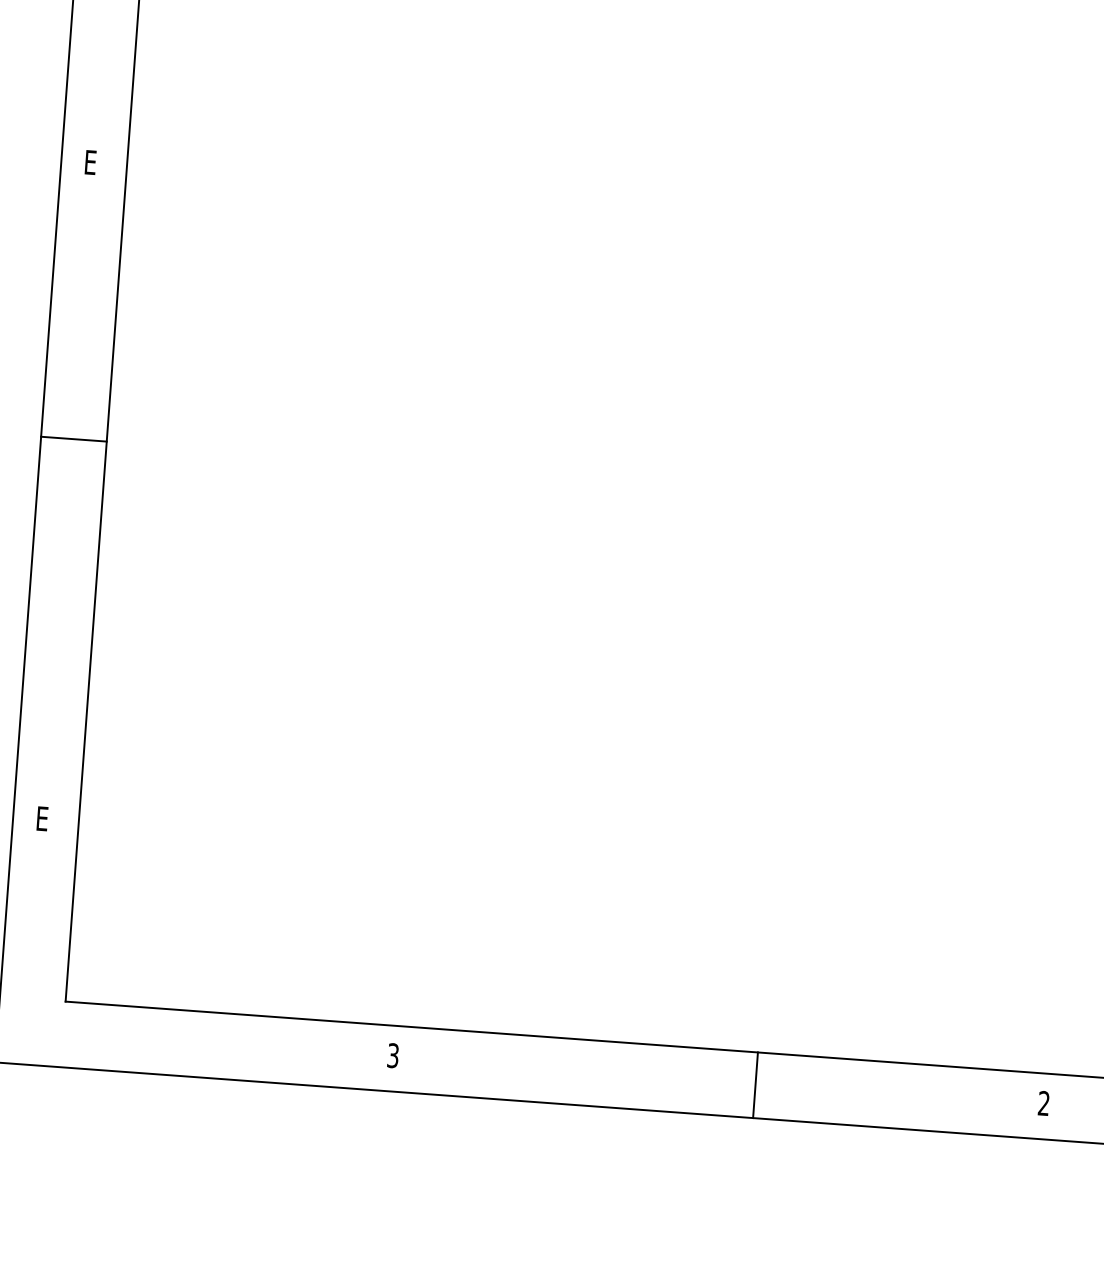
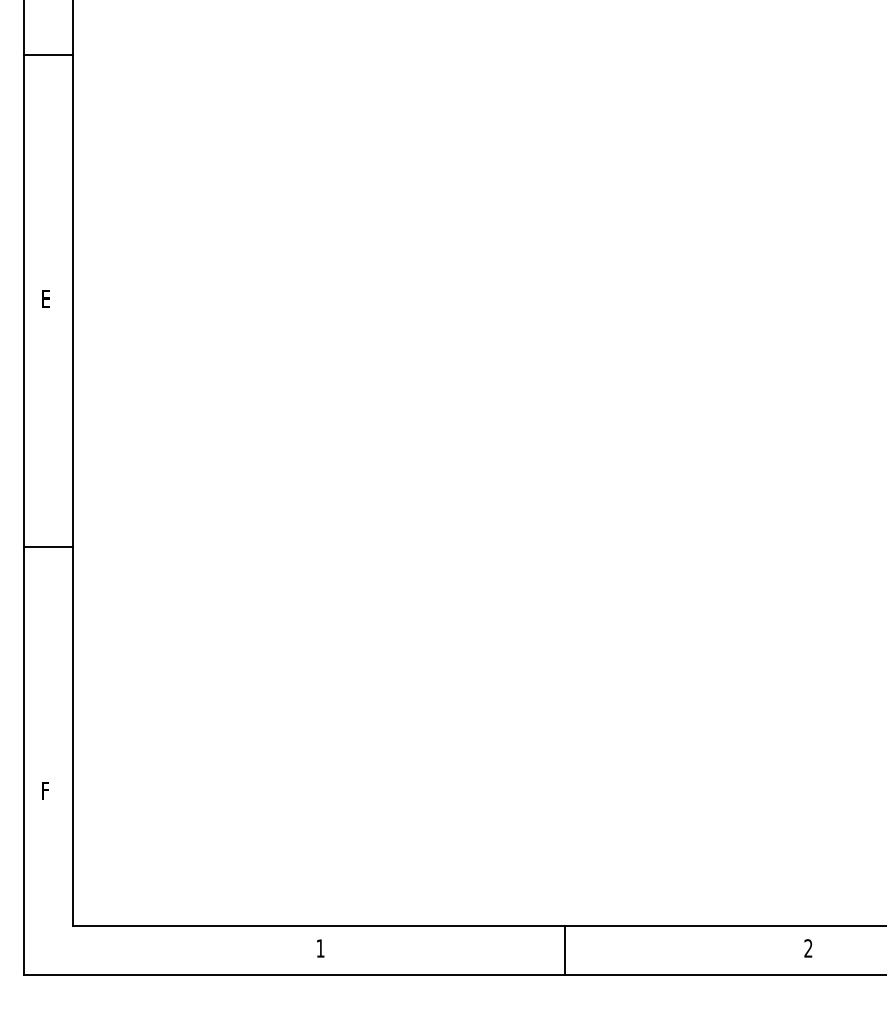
line: (73, 439) -> (48, 547), moved
text: (43, 818) -> (46, 790), E -> F
text: (393, 1055) -> (320, 948), 3 -> 1
line: (755, 1085) -> (565, 950), moved

